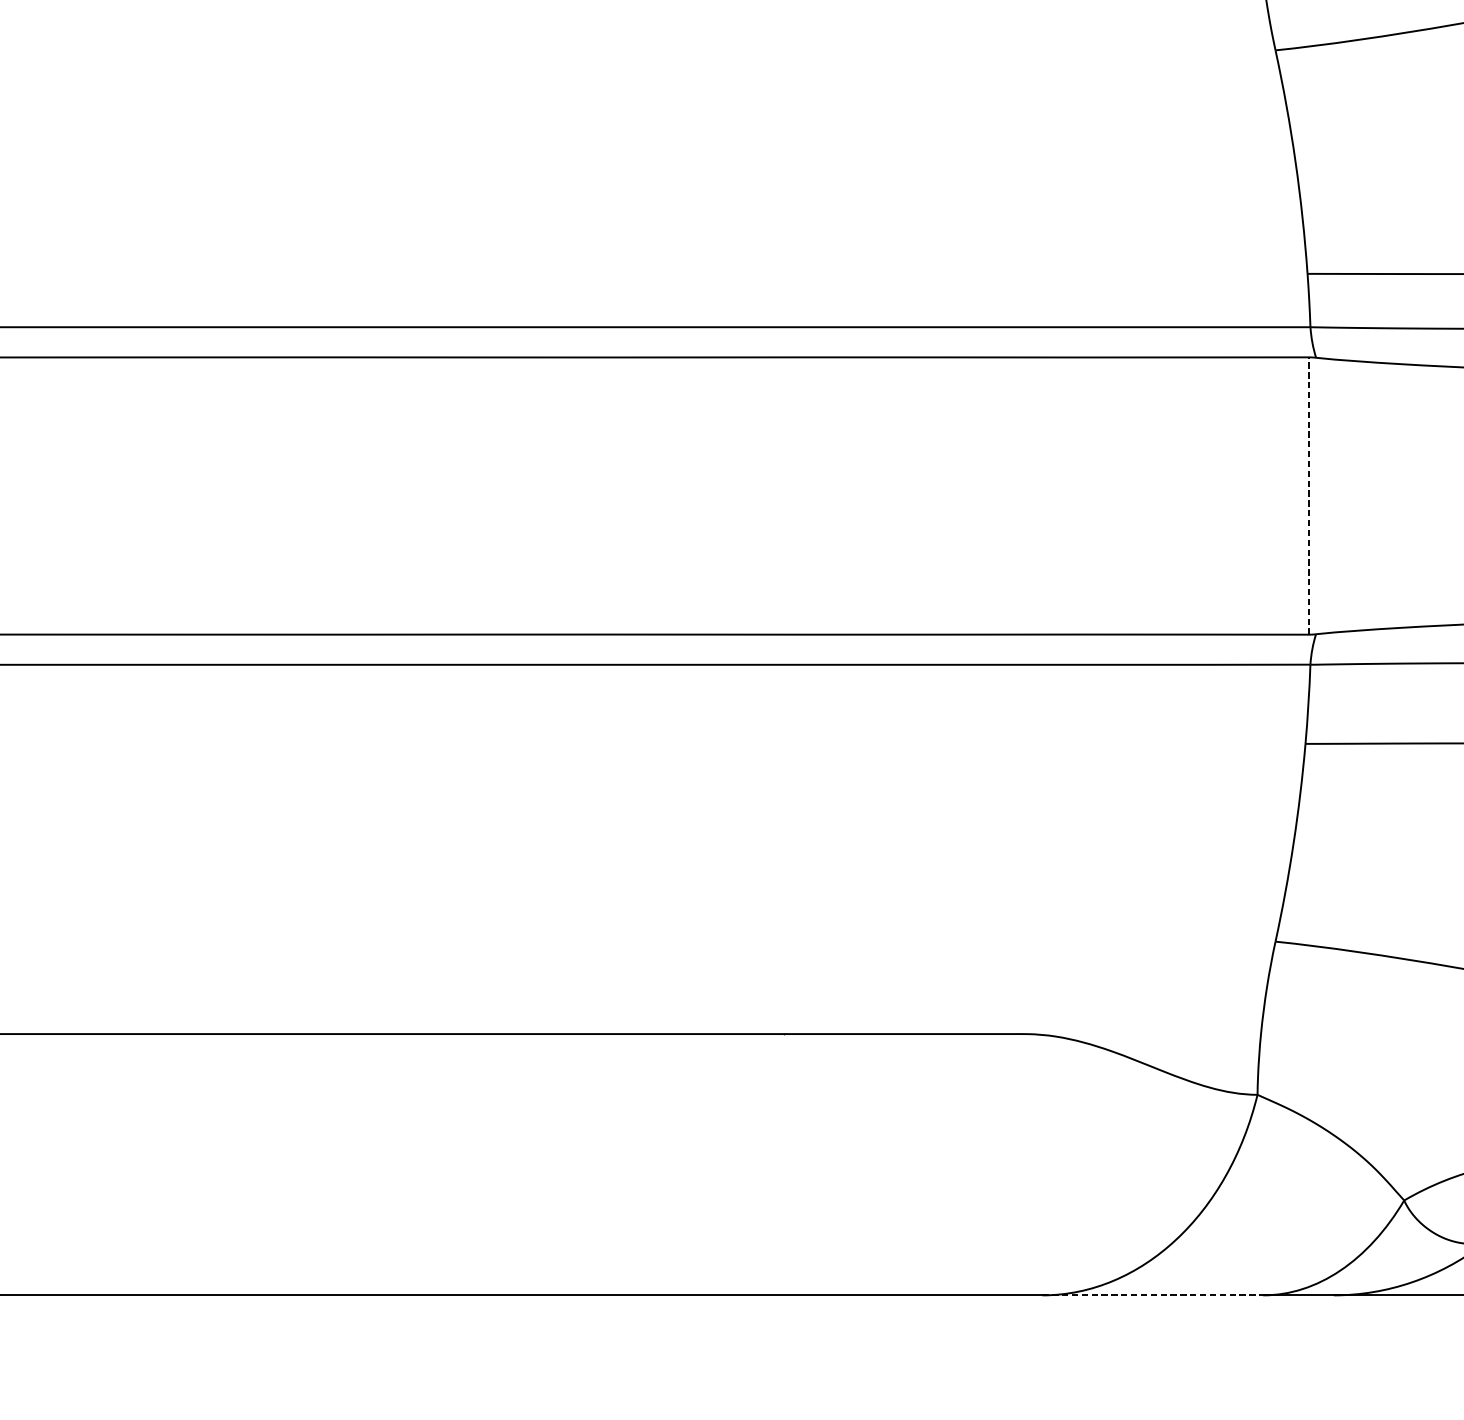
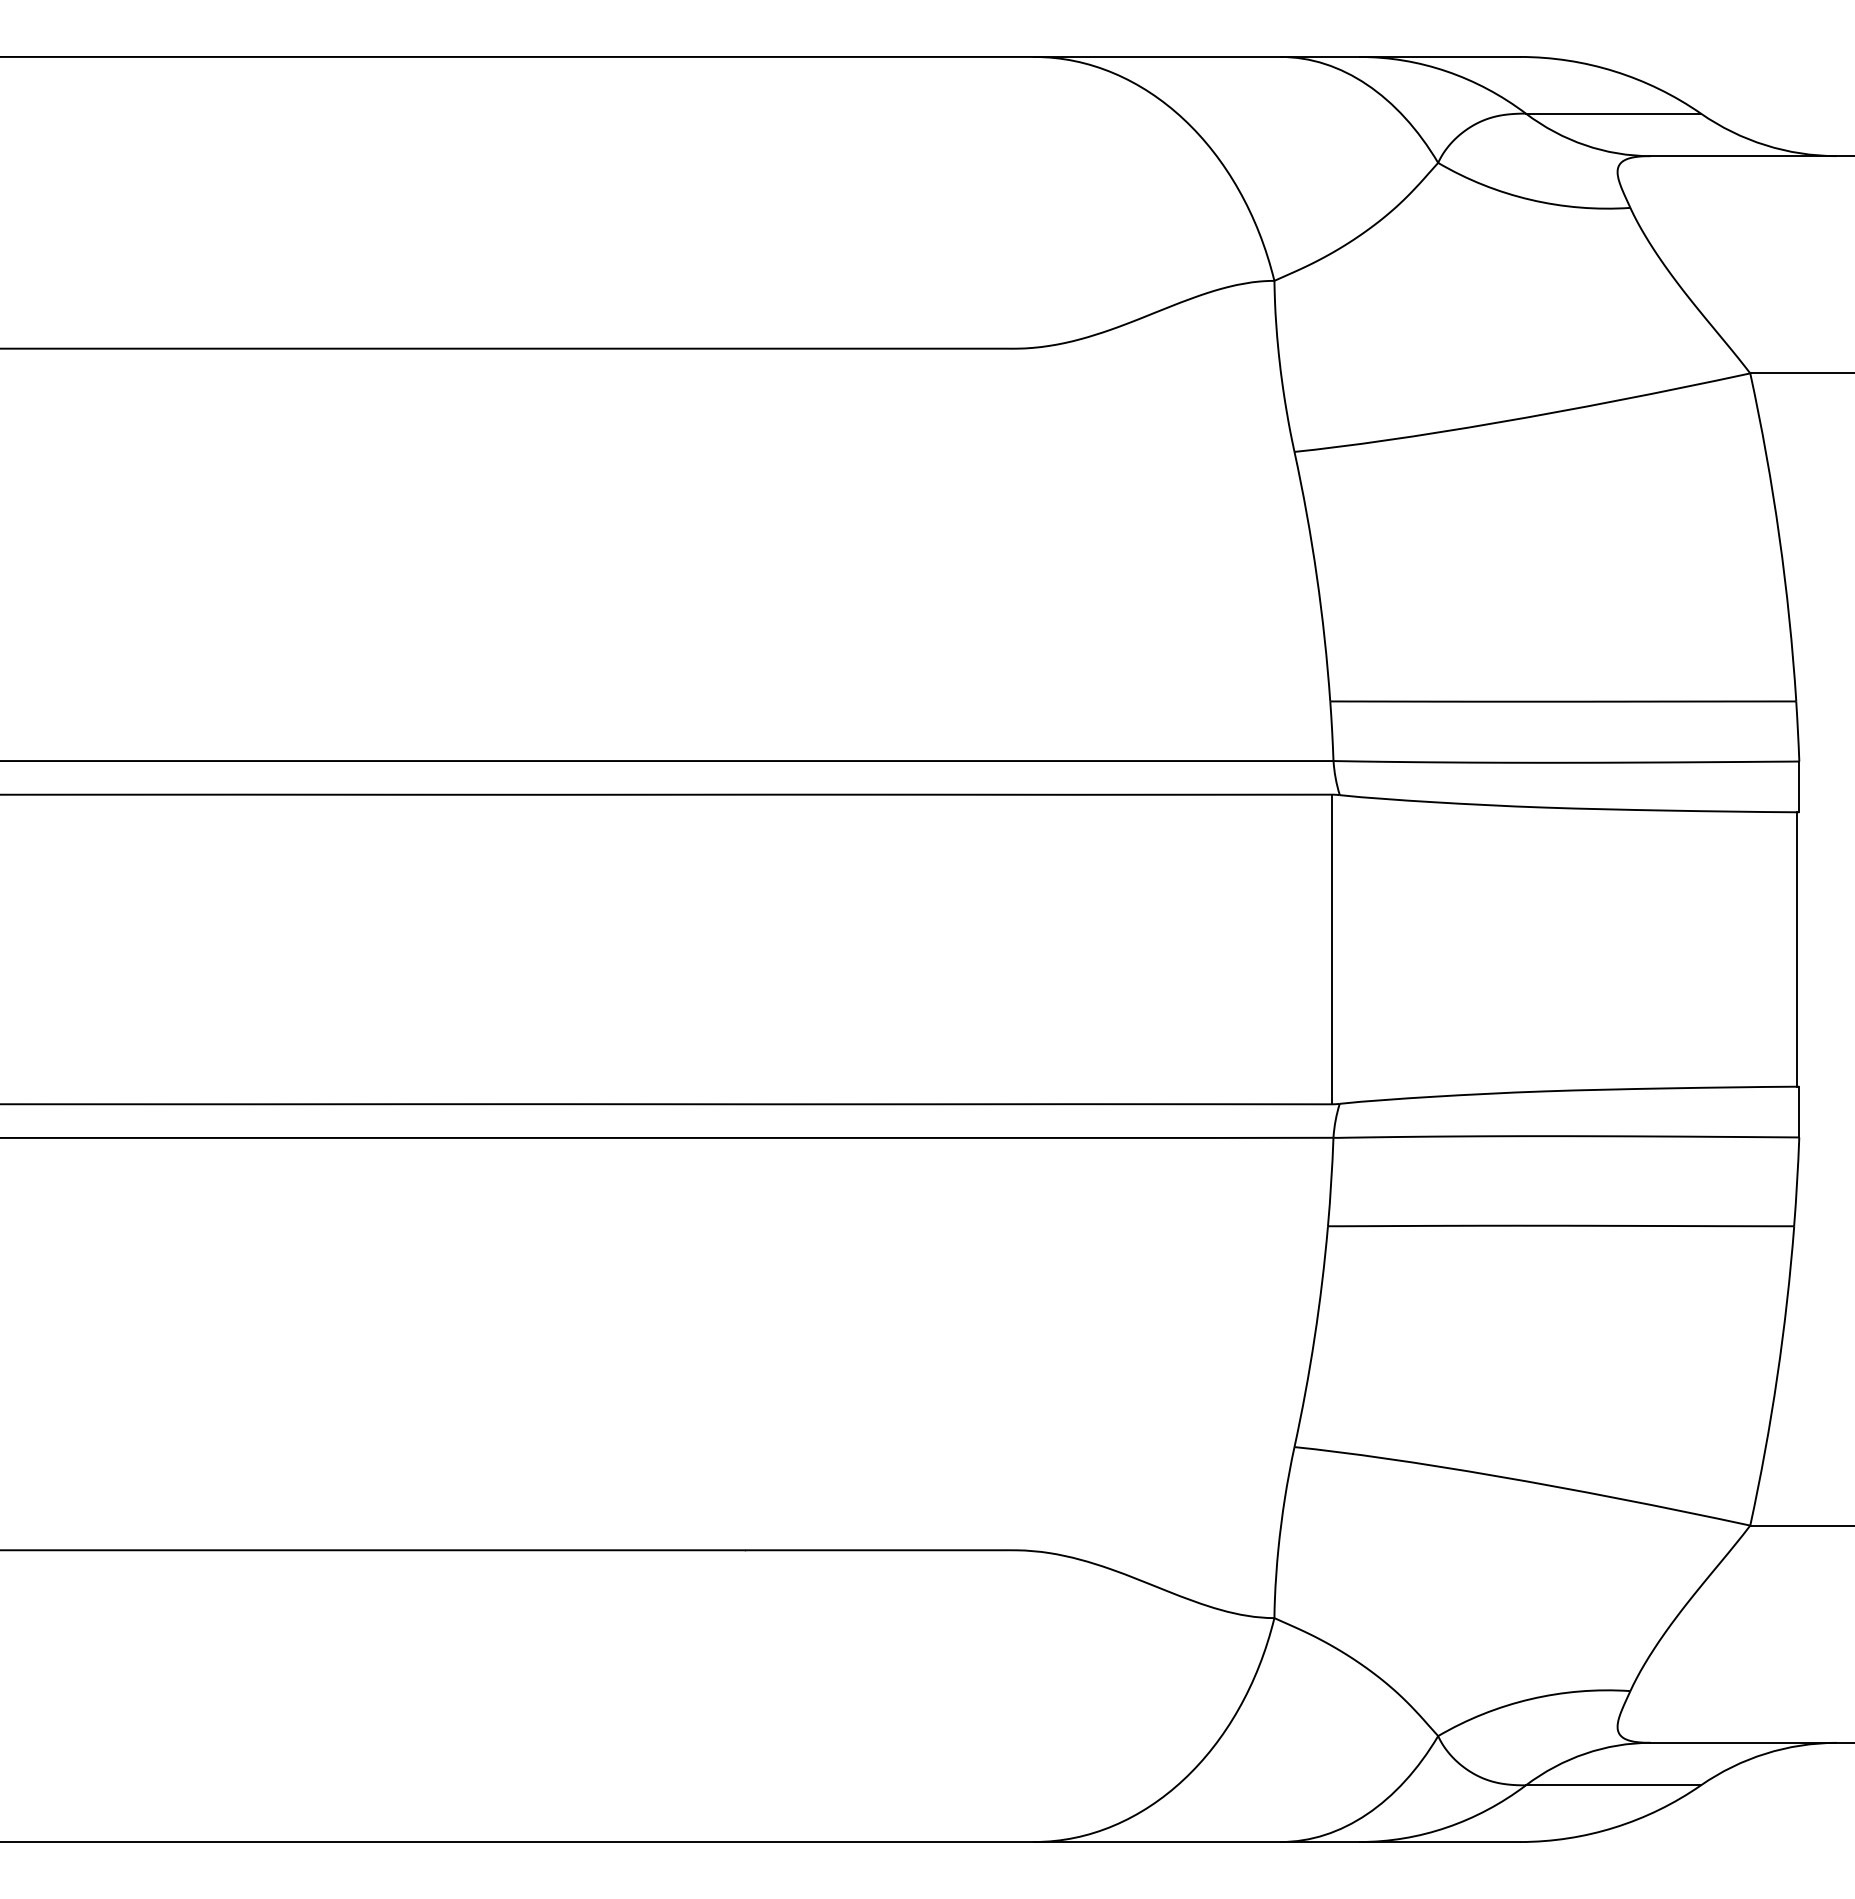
line: (1308, 496) -> (1331, 949), dashed -> solid
line: (1152, 1295) -> (1157, 1842), dashed -> solid

